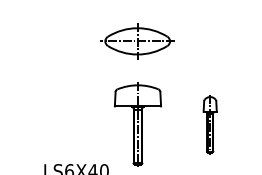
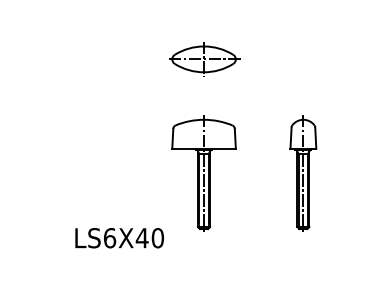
part: (138, 41) -> (204, 59), size x0.71
part: (210, 124) -> (303, 173), size x1.43

